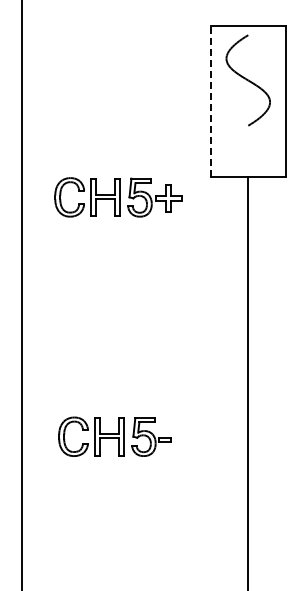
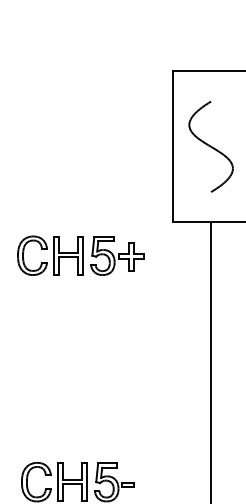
part: (247, 80) -> (210, 146), moved
line: (210, 100) -> (173, 145), dashed -> solid
part: (118, 197) -> (81, 255), moved

